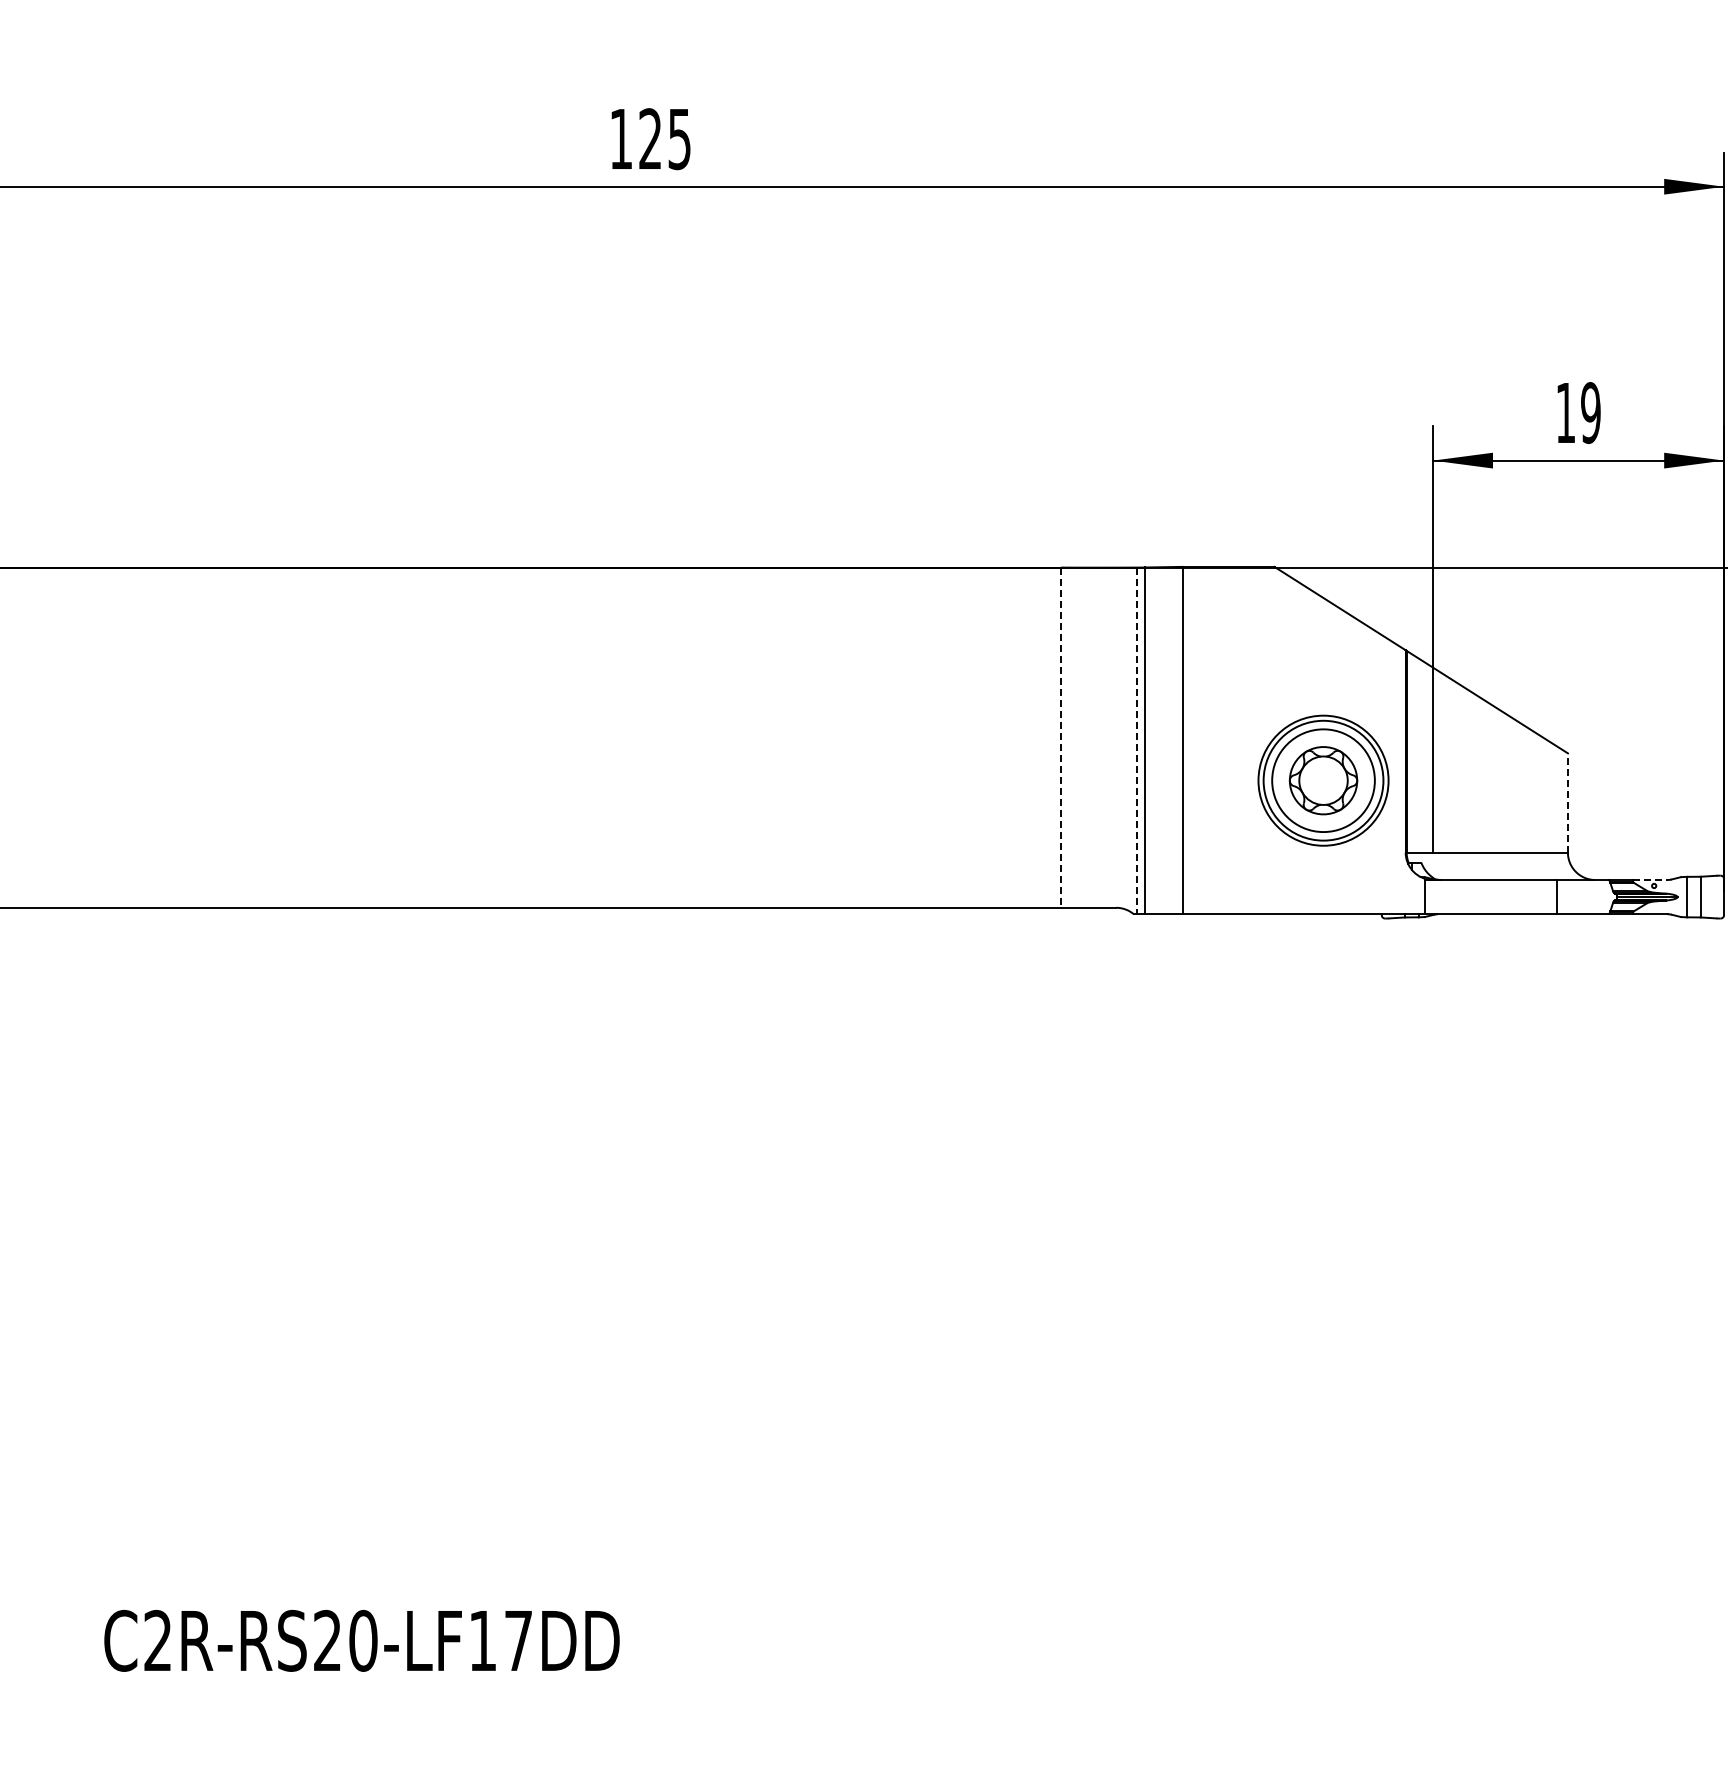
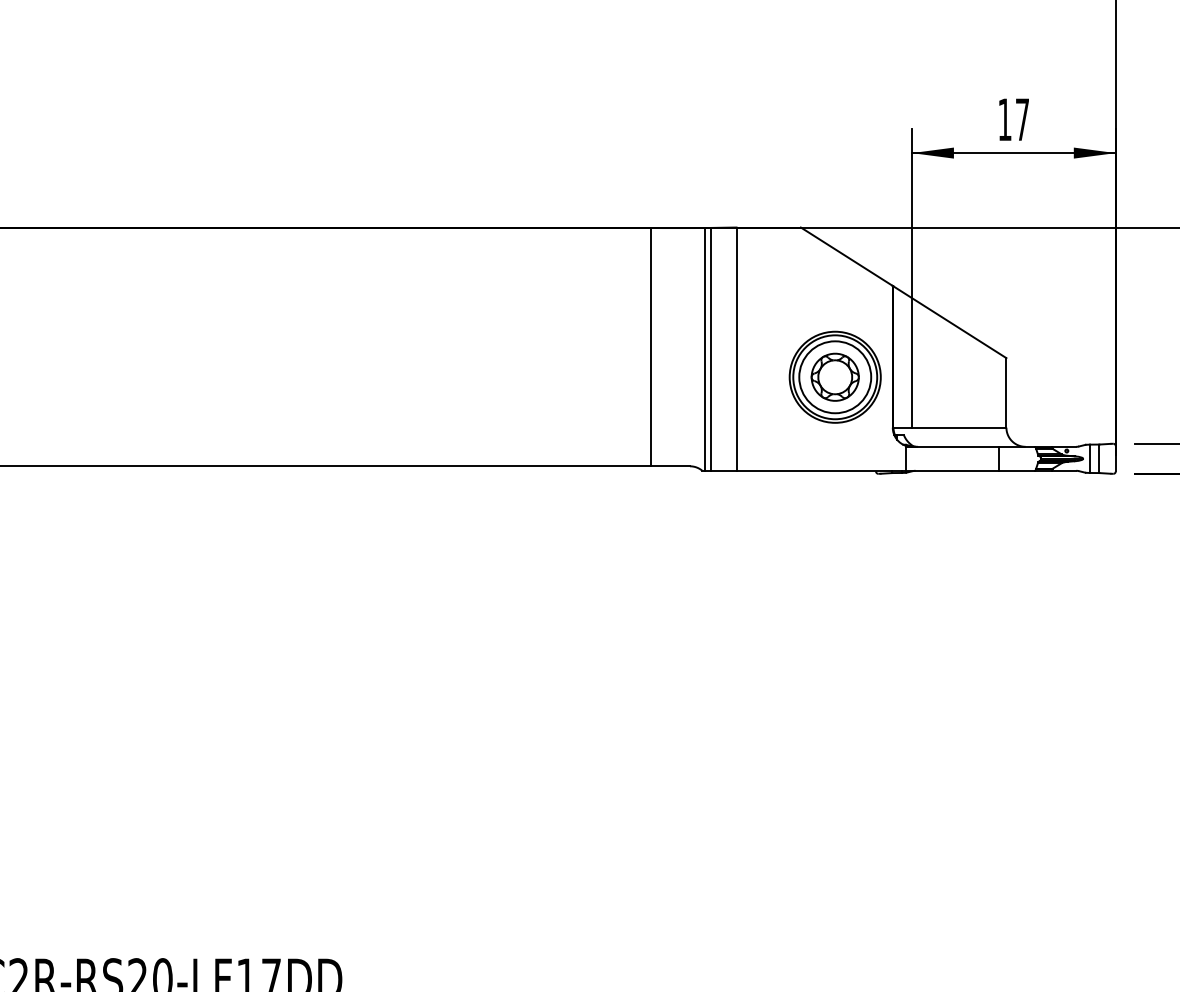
text: (1590, 412) -> (1022, 119), 19 -> 17
line: (1060, 738) -> (651, 347), dashed -> solid
line: (1137, 741) -> (704, 349), dashed -> solid
line: (1567, 802) -> (1006, 392), dashed -> solid
line: (1650, 879) -> (1064, 446), dashed -> solid

